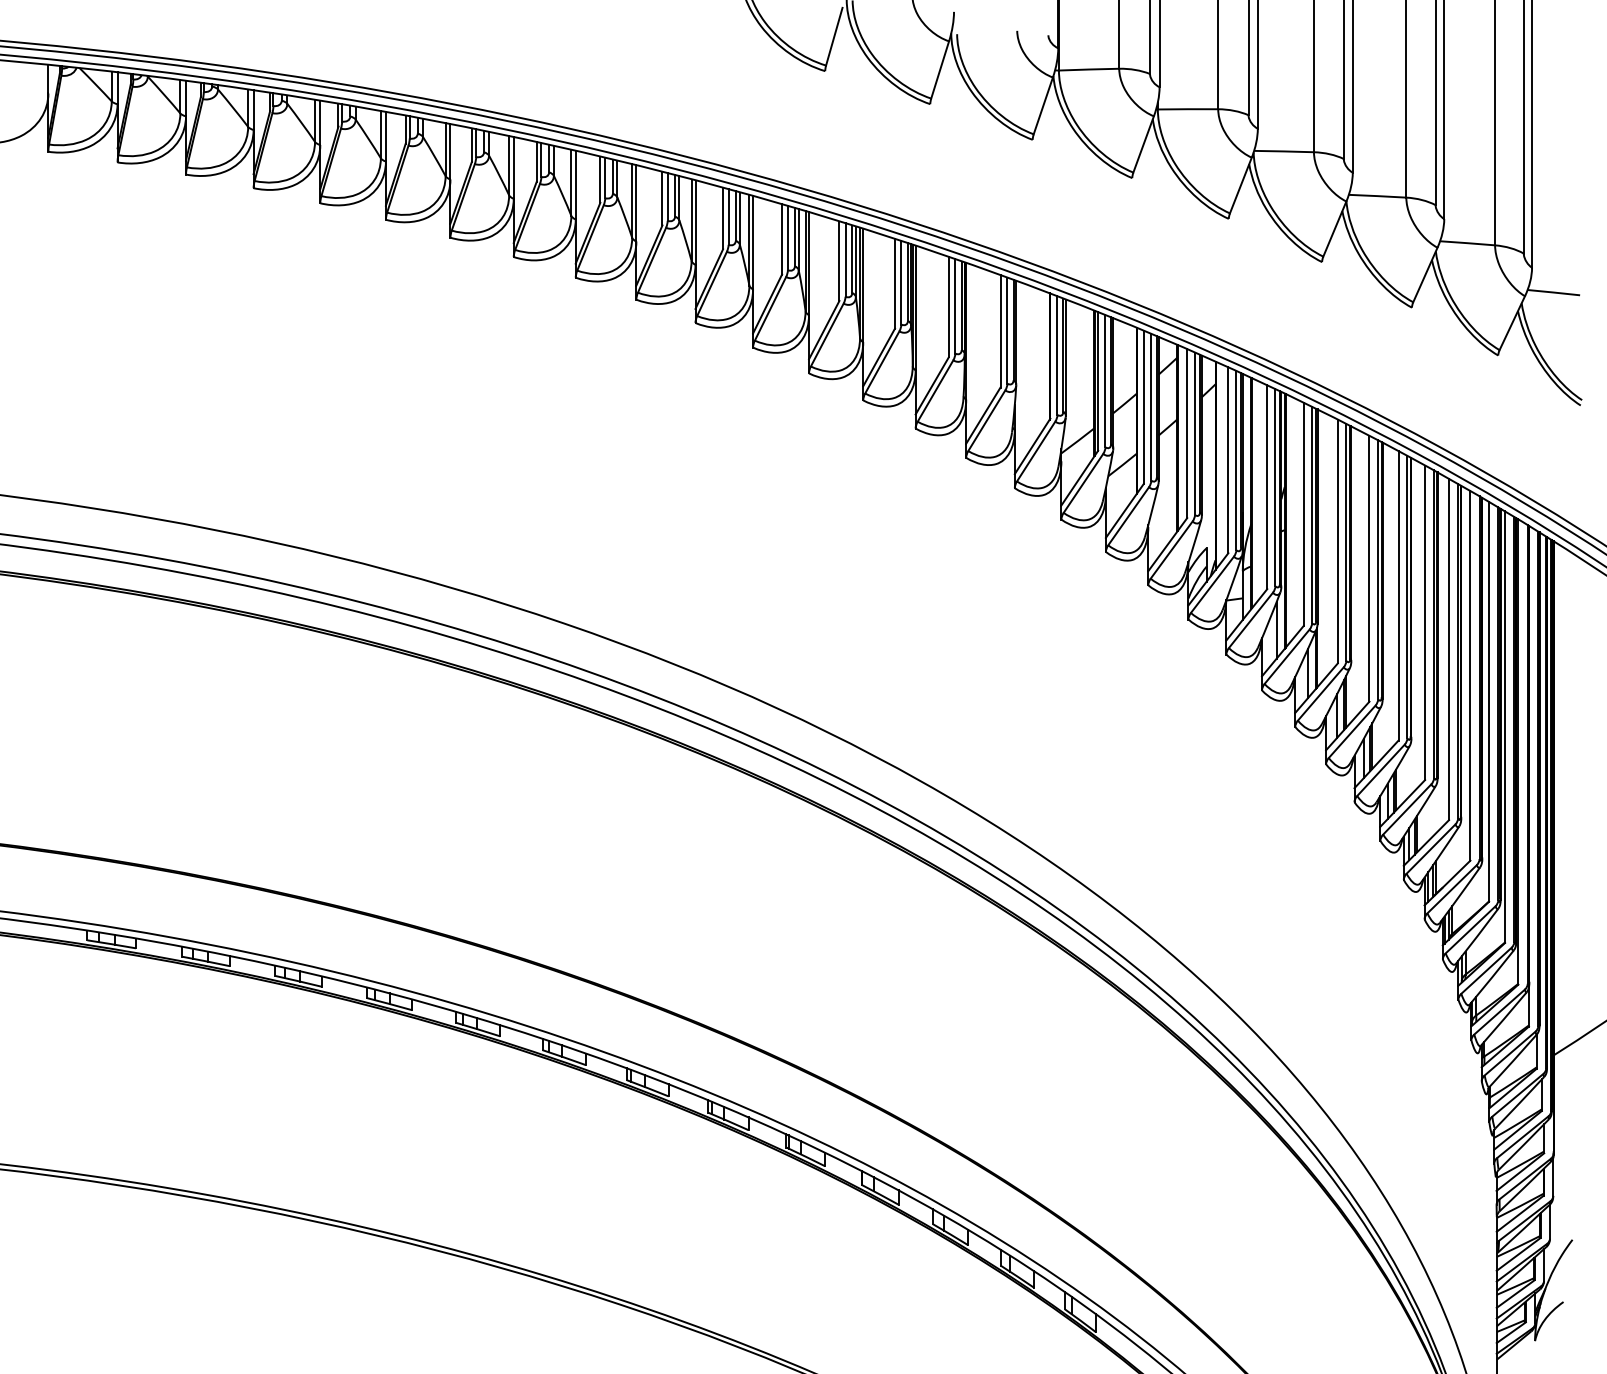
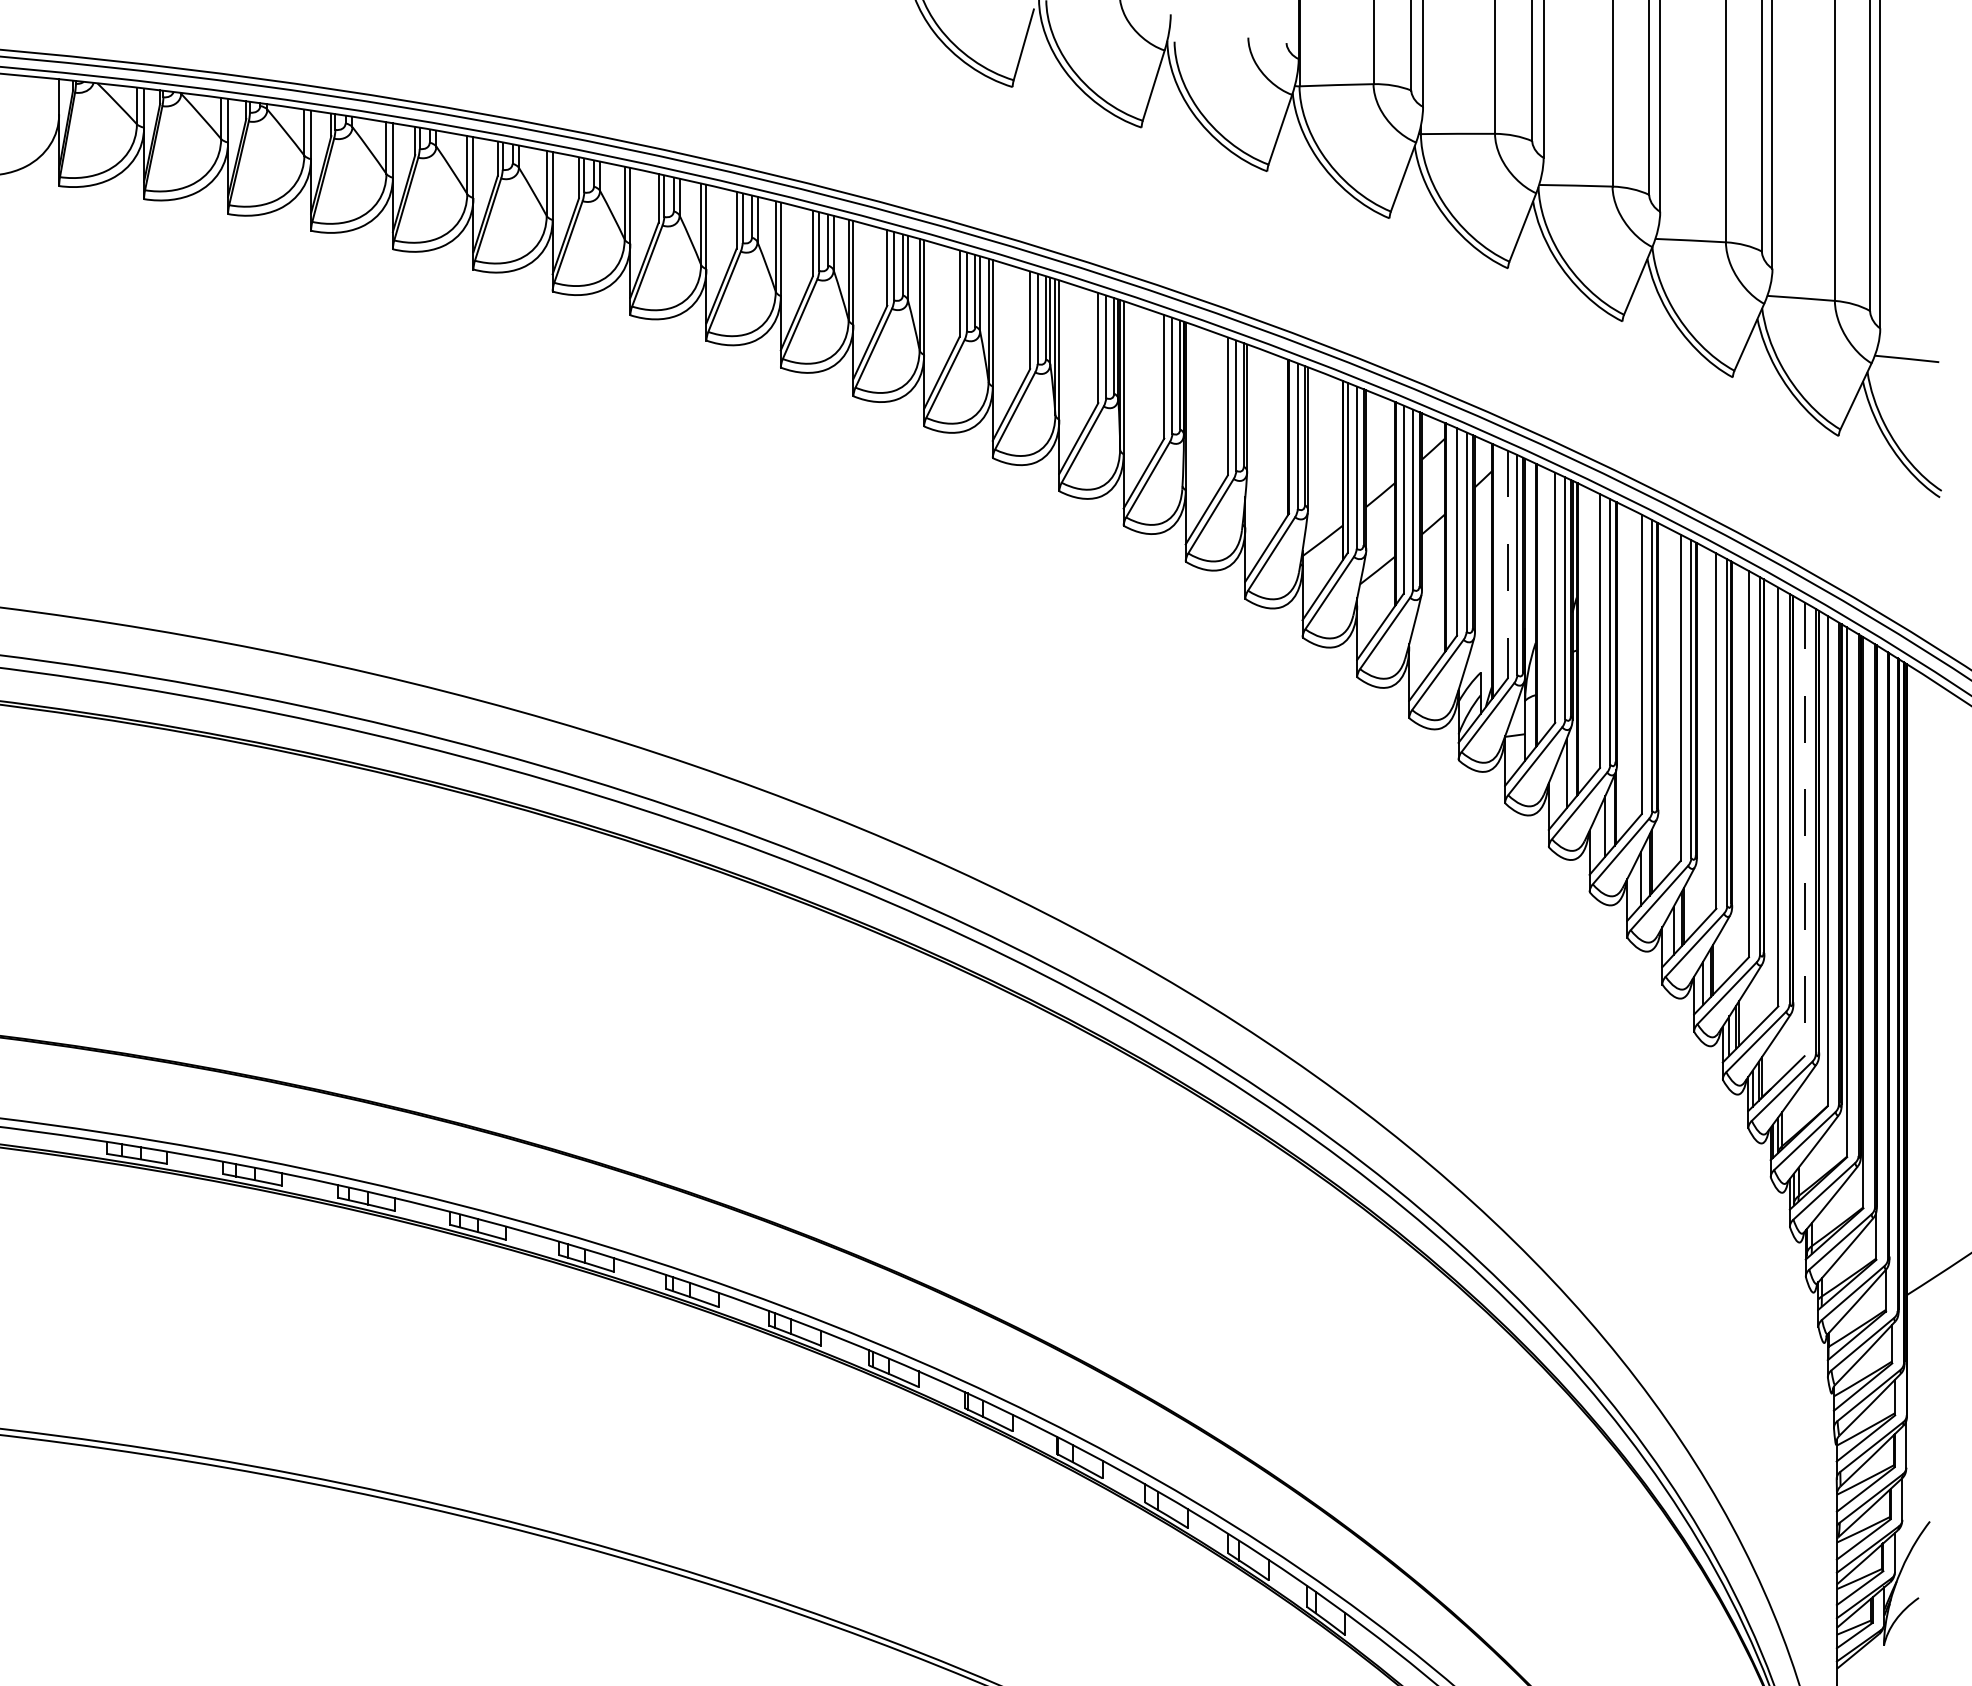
line: (1228, 460) -> (1507, 565), solid -> dashed
line: (1470, 676) -> (1804, 829), solid -> dashed

